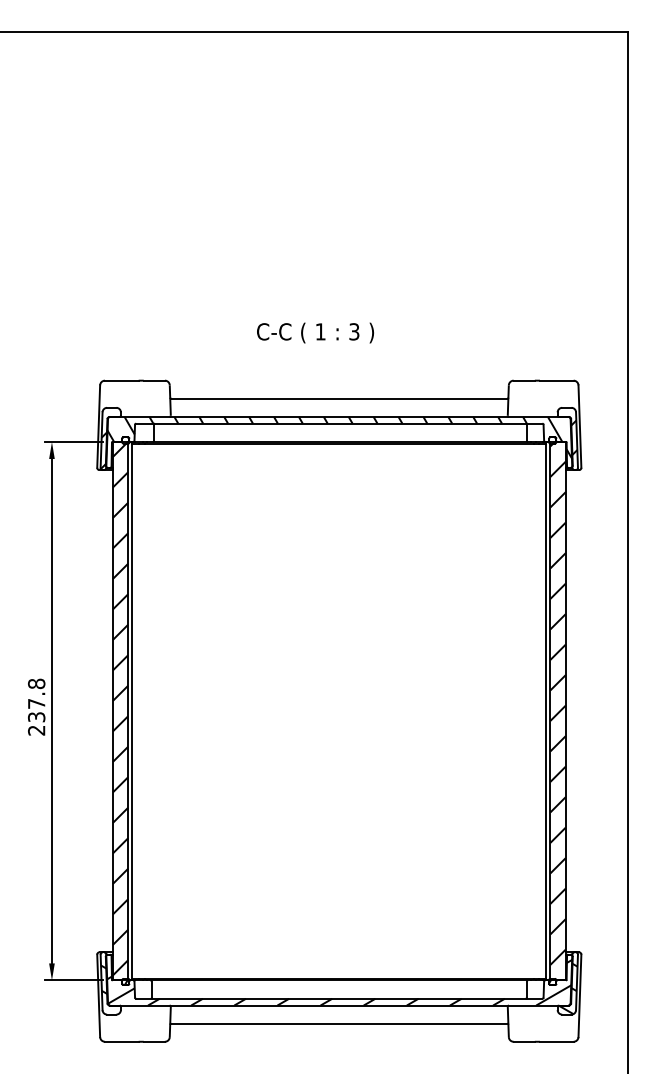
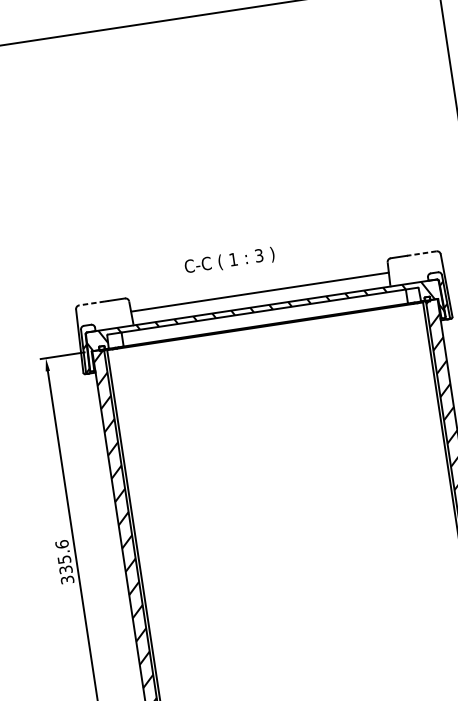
text: (315, 332) -> (229, 260), moved
line: (121, 380) -> (91, 303), solid -> dashed
line: (556, 380) -> (423, 253), solid -> dashed
text: (36, 706) -> (64, 561), 237.8 -> 335.6

